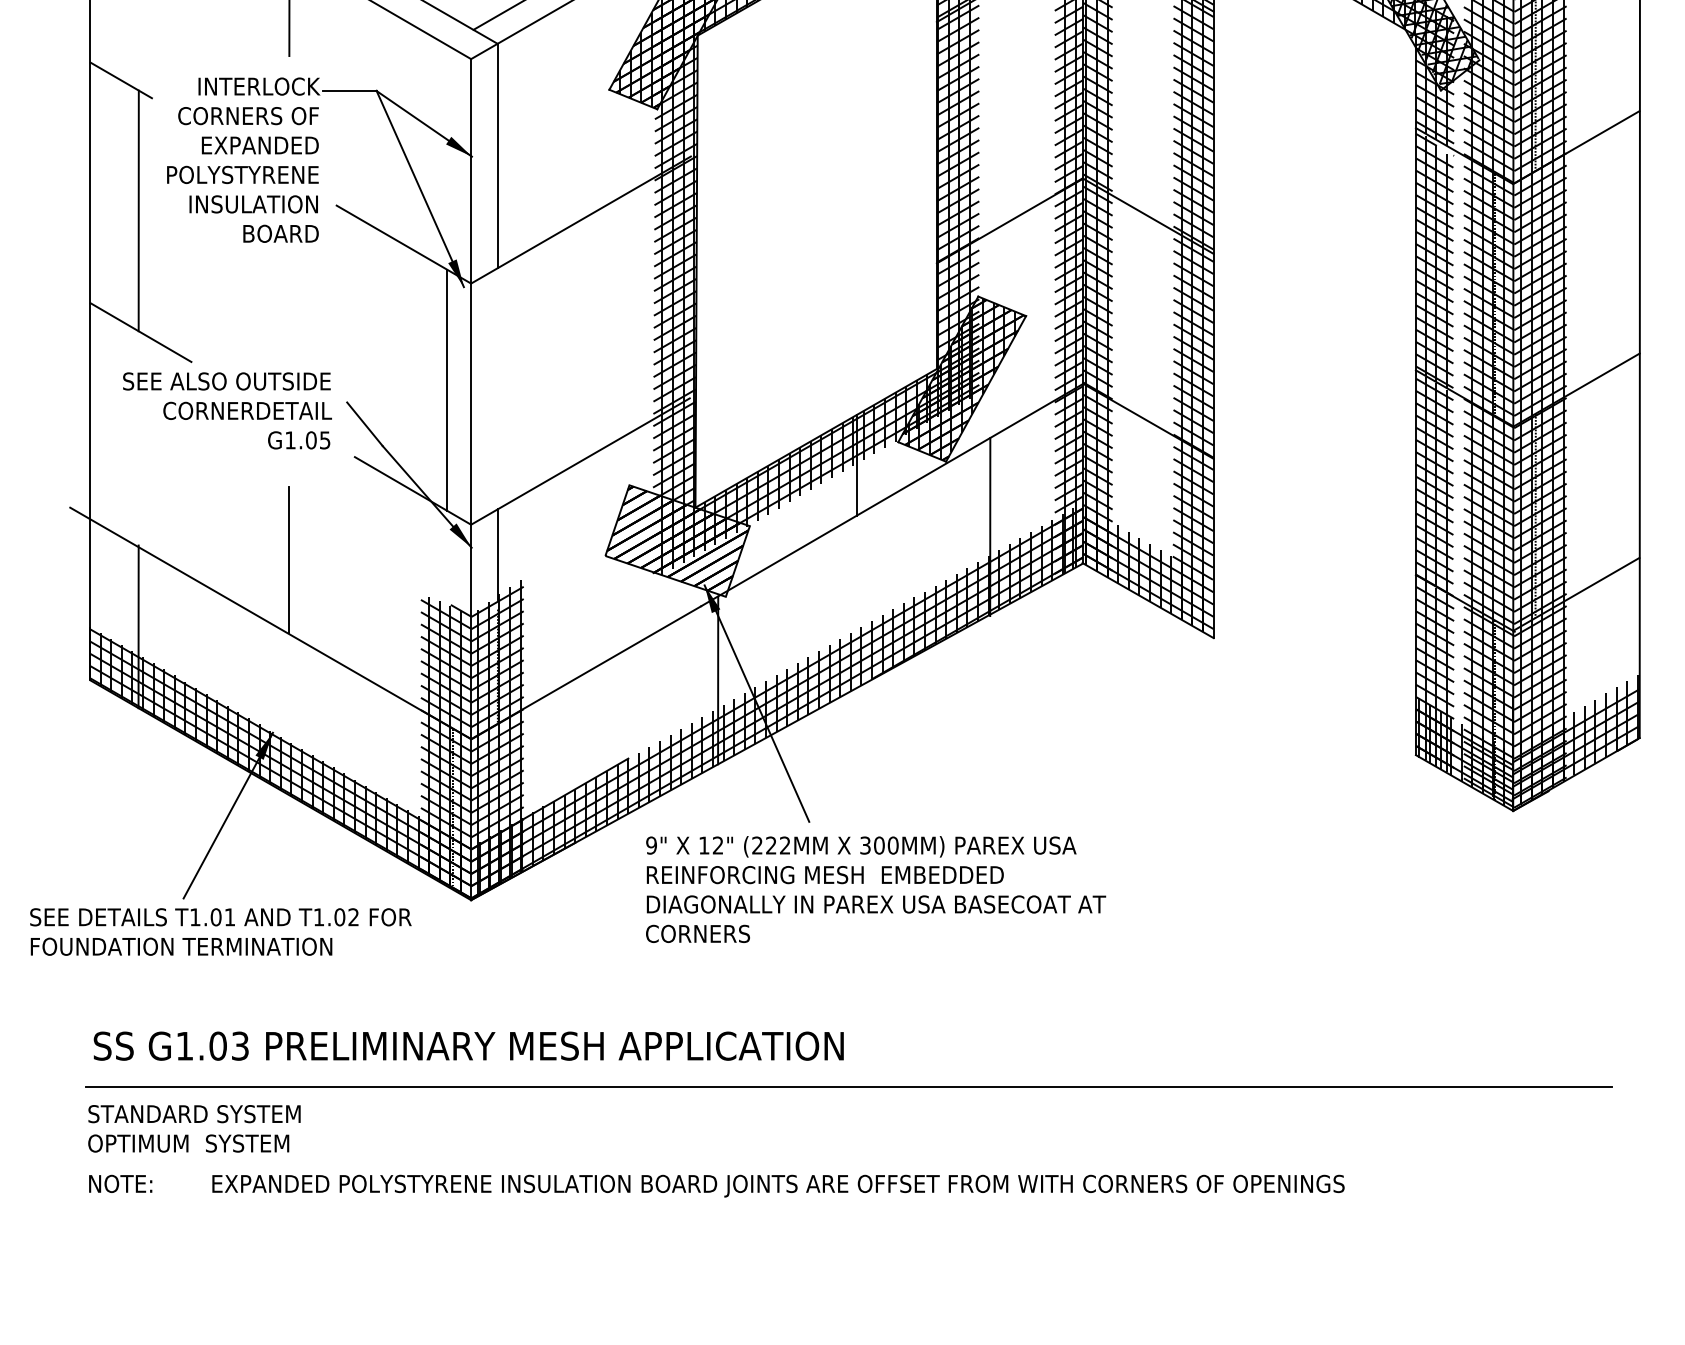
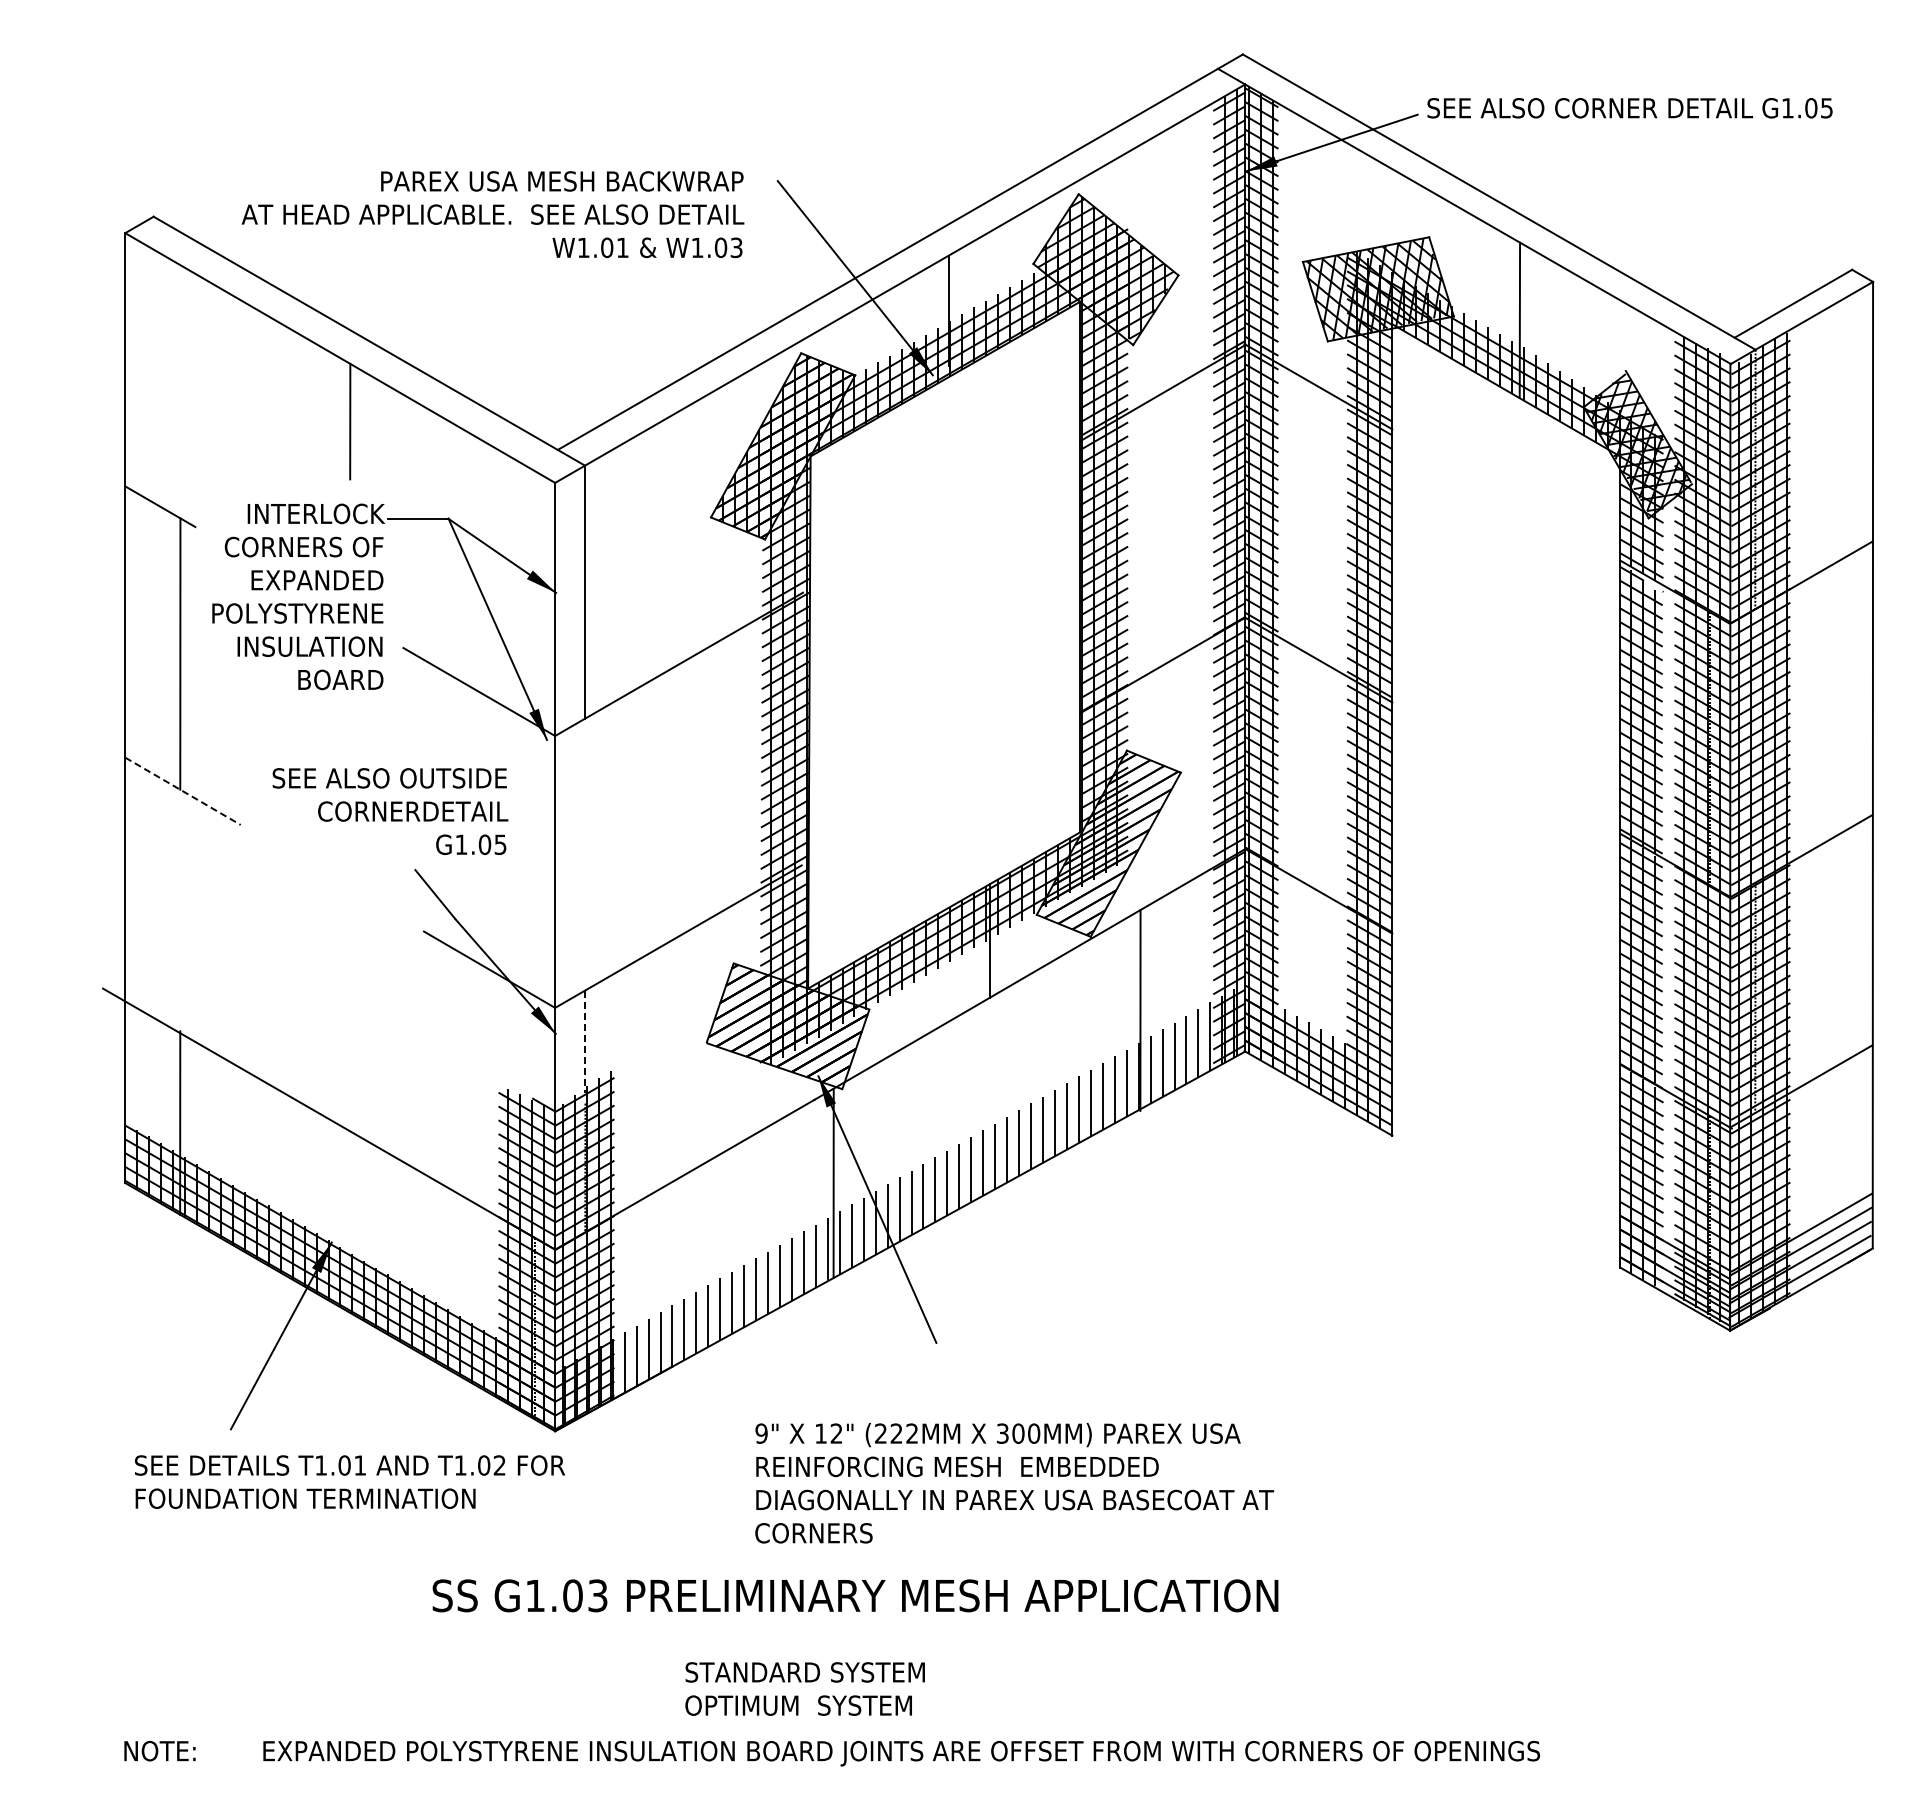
line: (141, 332) -> (183, 791), solid -> dashed
hatch: (967, 378) -> (1114, 843), removed
line: (447, 390) -> (528, 856), removed
text: (227, 410) -> (390, 811), moved
line: (498, 555) -> (585, 1042), solid -> dashed
line: (289, 559) -> (350, 1047), removed
hatch: (777, 703) -> (900, 1209), removed
hatch: (1579, 739) -> (1804, 1250), removed
hatch: (1462, 752) -> (1672, 1264), removed
text: (875, 889) -> (1014, 1483), moved
text: (220, 931) -> (349, 1481), moved
text: (468, 1045) -> (855, 1595), moved
line: (848, 1087) -> (980, 1642), removed
text: (193, 1128) -> (804, 1688), moved

